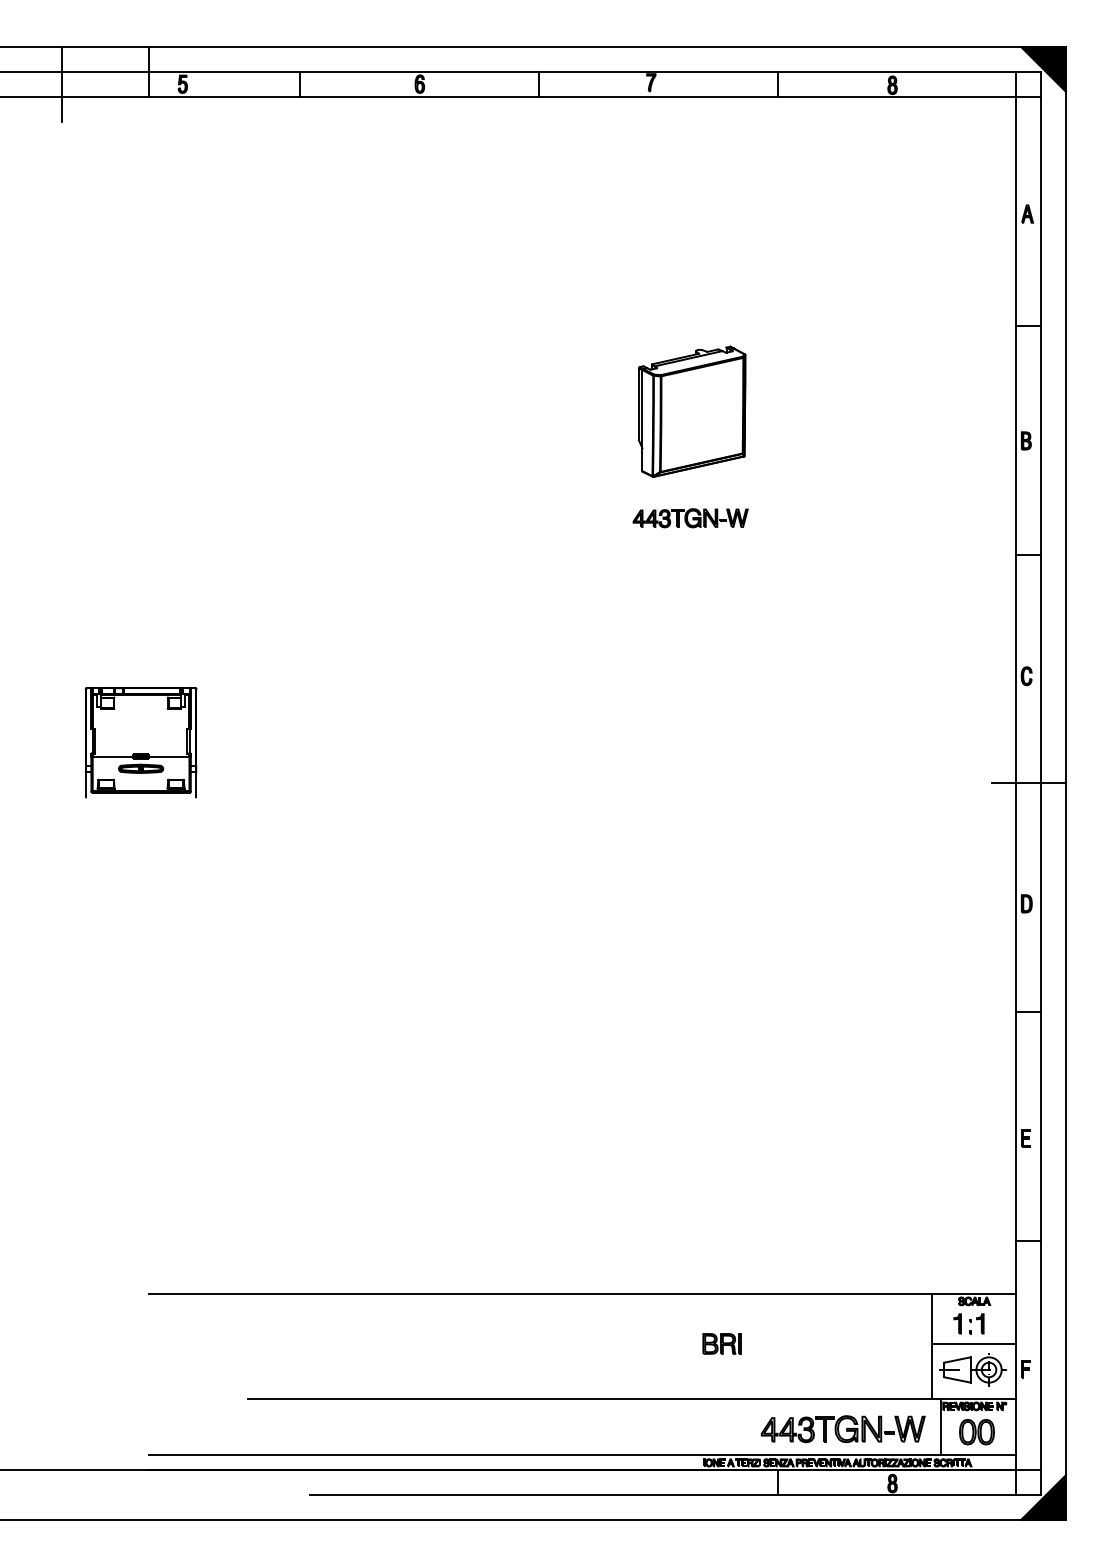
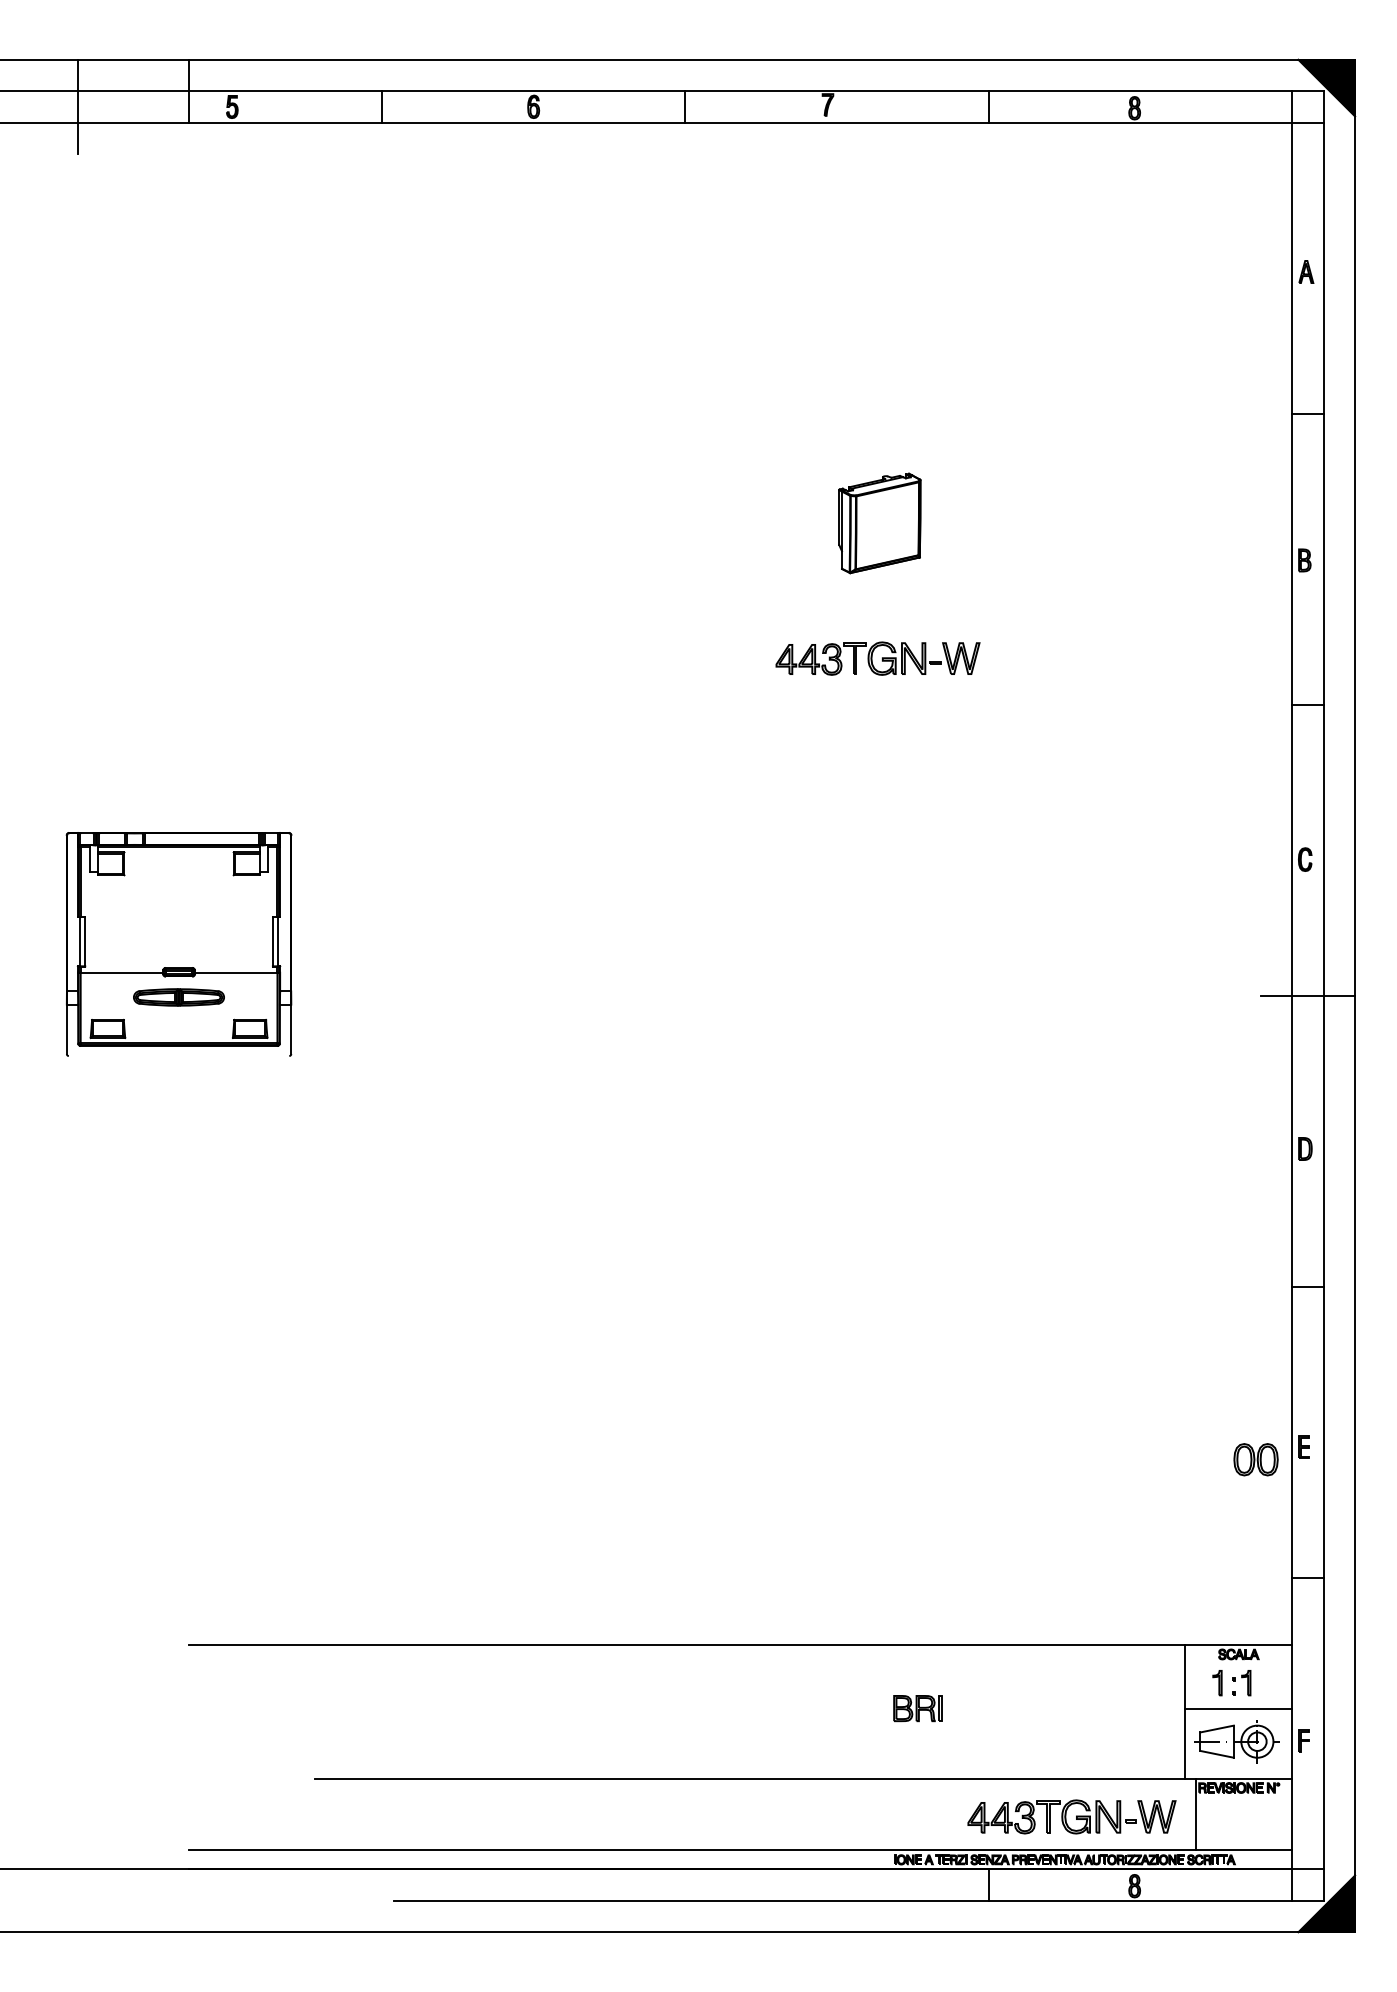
part: (691, 411) -> (879, 523), size x0.6
part: (690, 518) -> (877, 658), size x1.4
part: (141, 742) -> (179, 943), size x1.6
part: (976, 1431) -> (1255, 1459), moved

